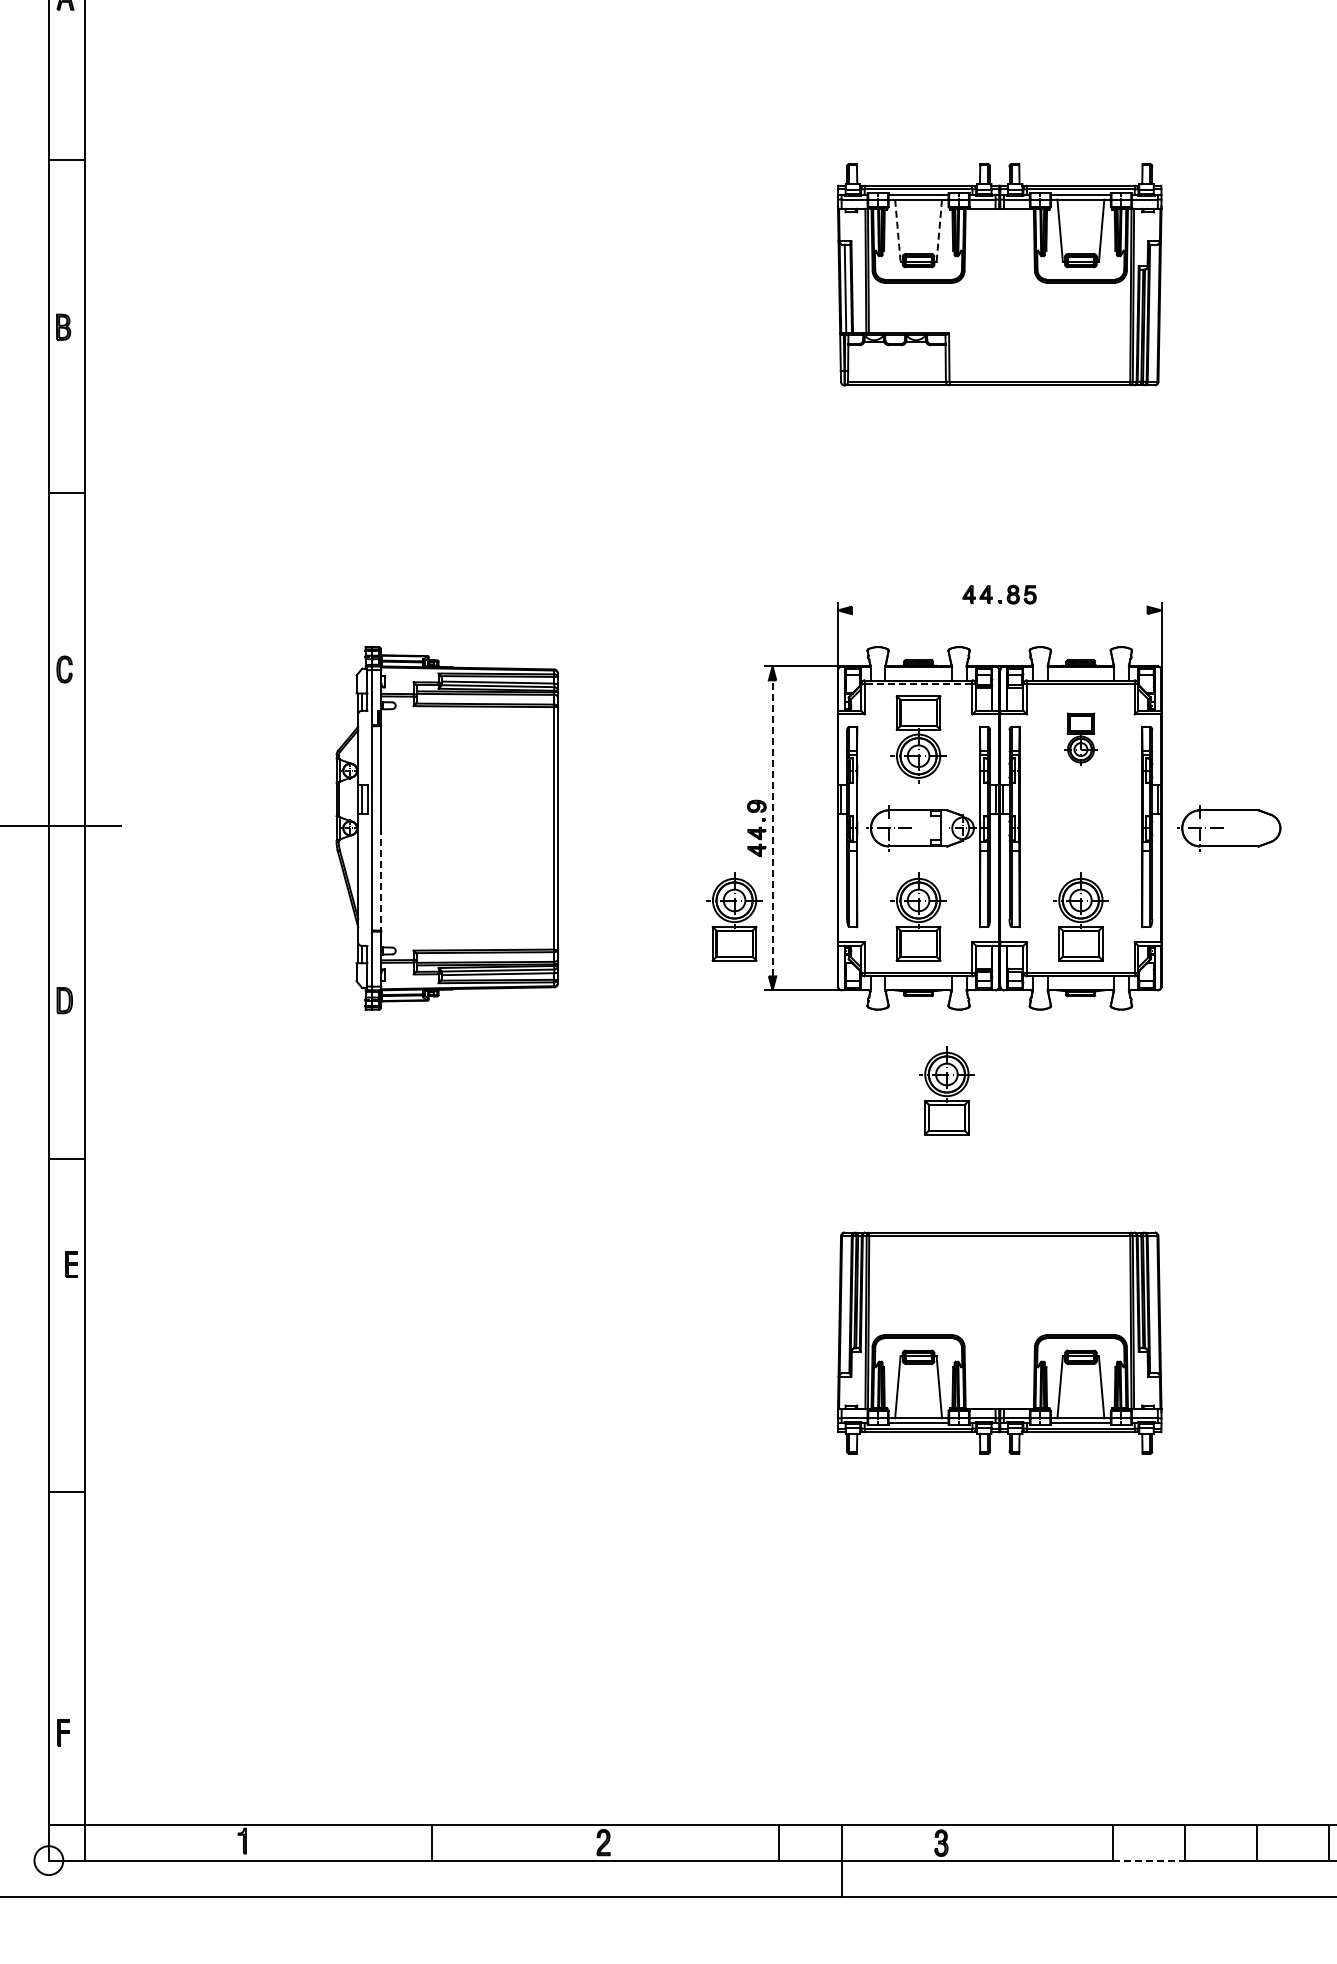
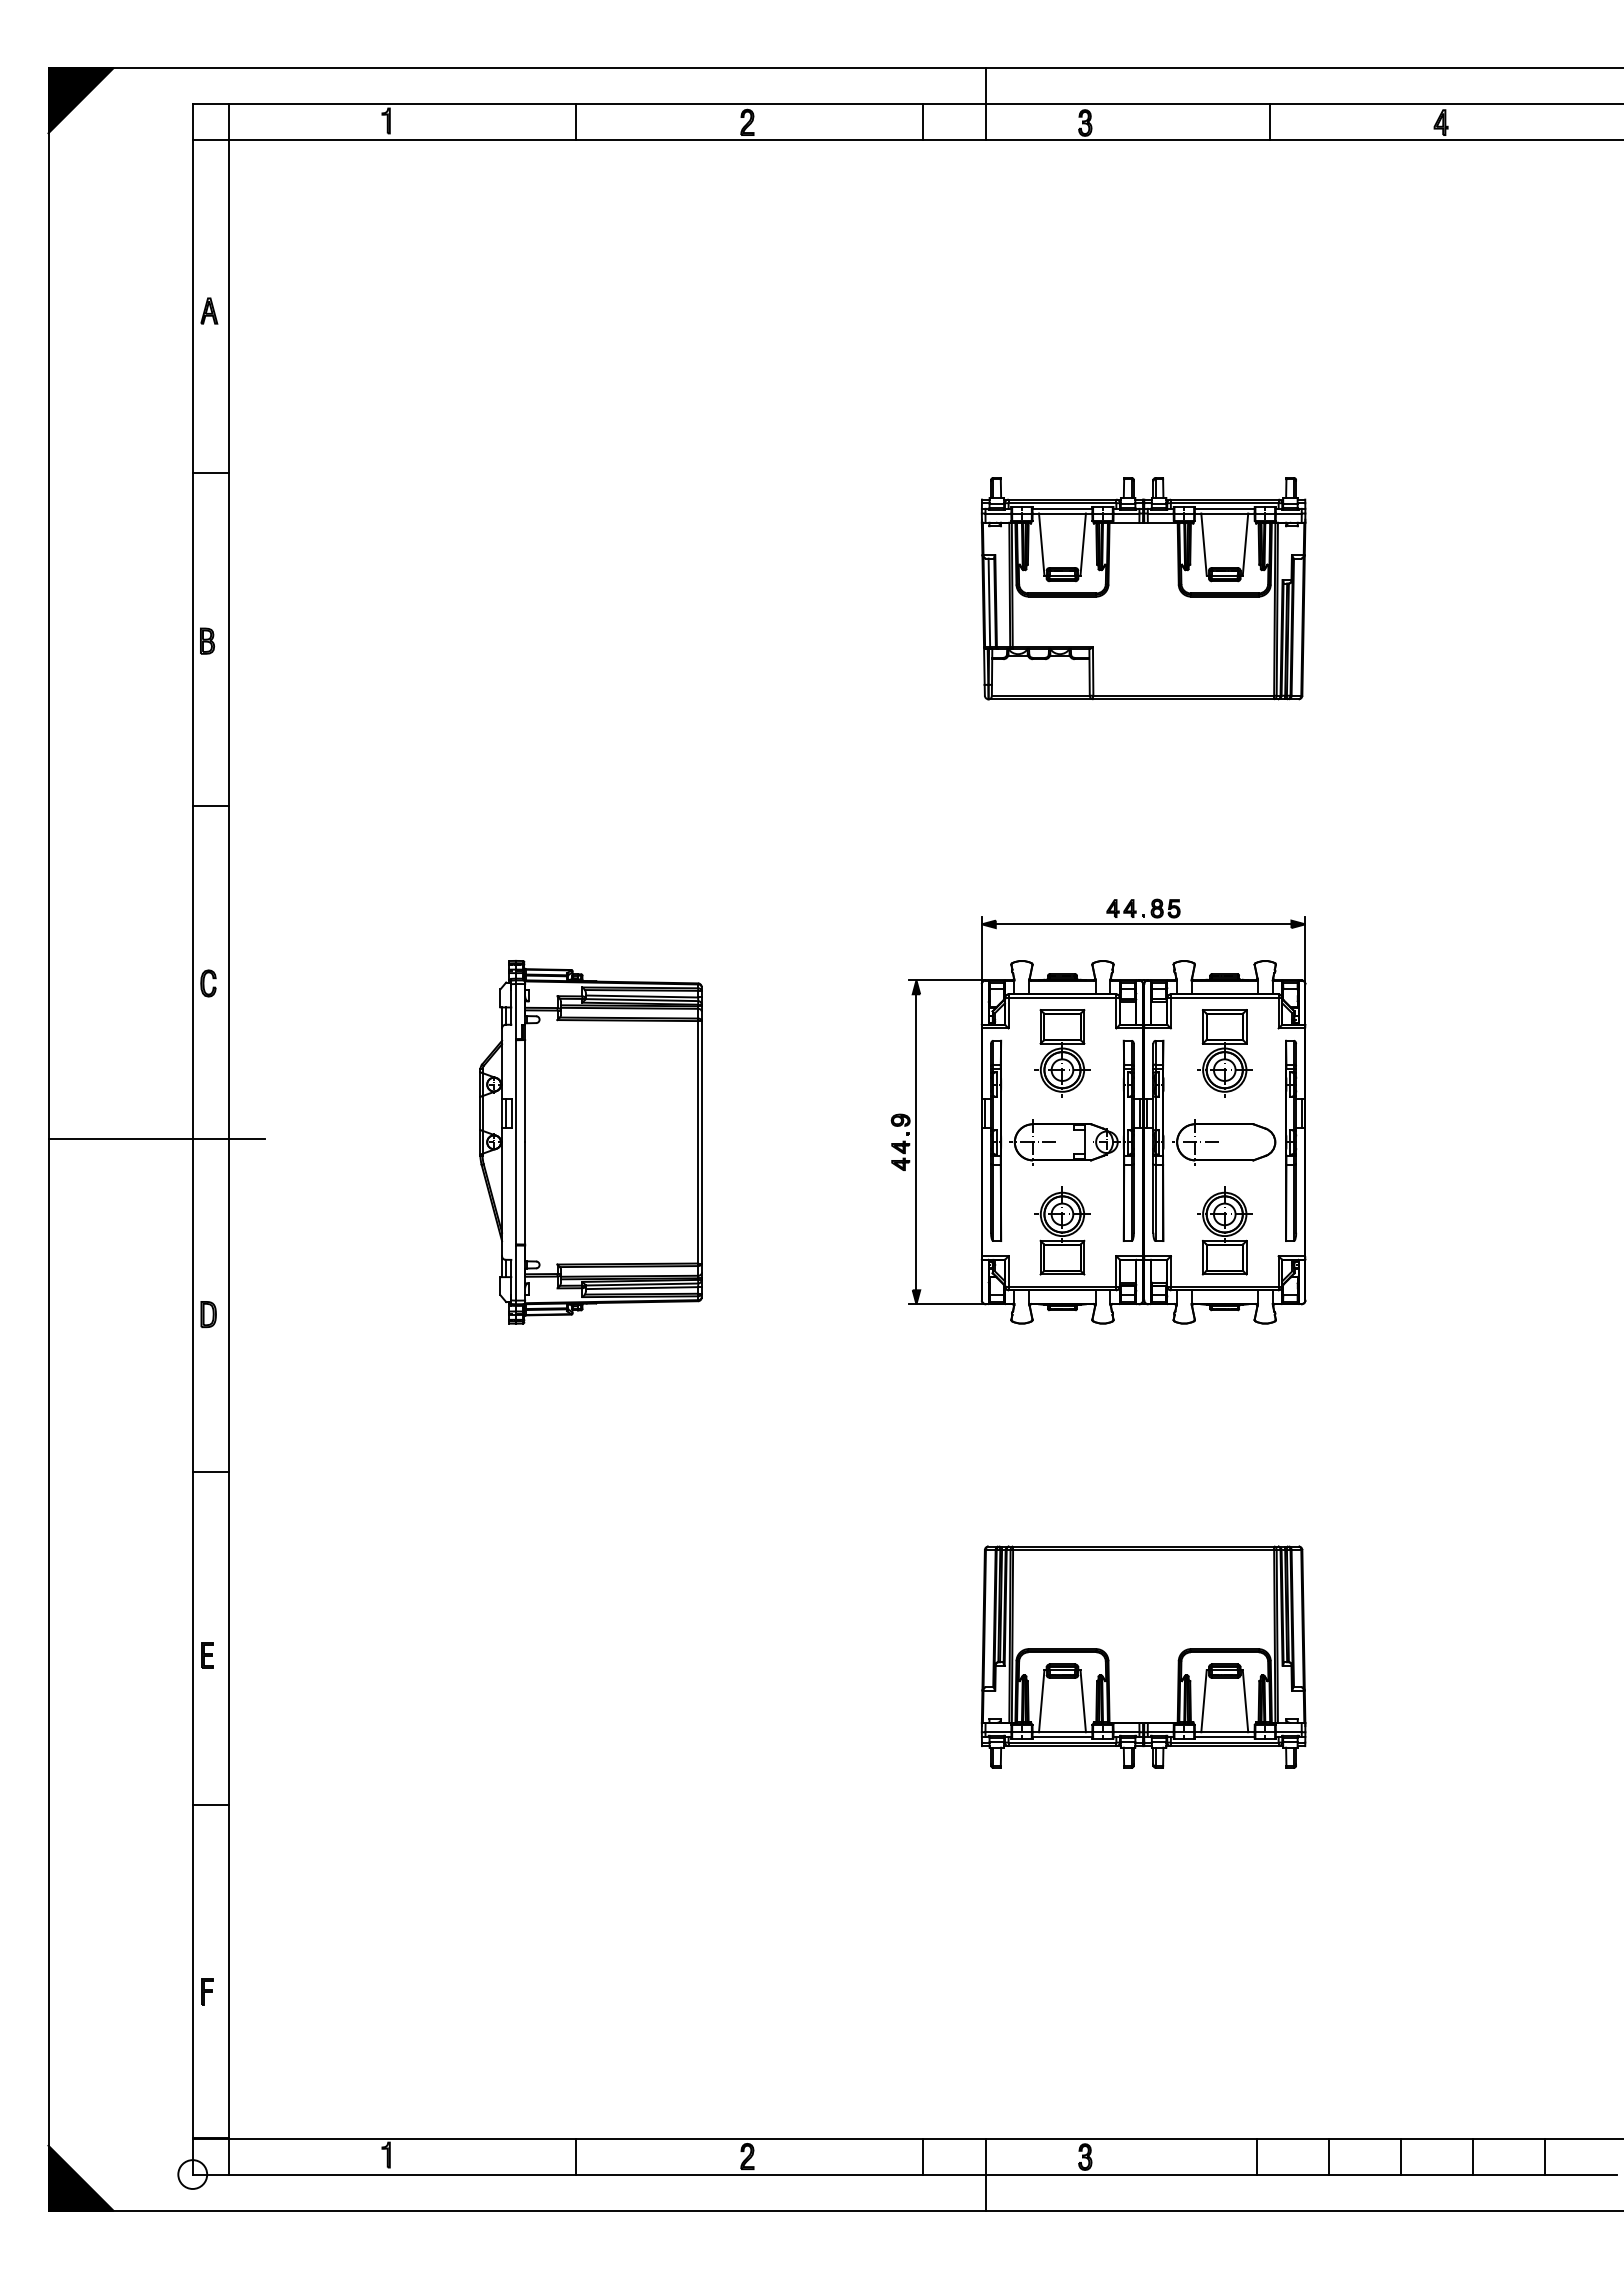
line: (897, 230) -> (1041, 544), dashed -> solid
line: (939, 230) -> (1083, 544), dashed -> solid
line: (999, 610) -> (1143, 924), added
line: (918, 684) -> (1062, 998), dashed -> solid
part: (1080, 739) -> (1224, 1053), size x1.67
line: (772, 828) -> (916, 1142), dashed -> solid
part: (1229, 828) -> (1224, 1142), moved
line: (381, 879) -> (525, 1193), dashed -> solid
part: (734, 916) -> (878, 1230), removed
part: (946, 1090) -> (1090, 1404), removed
part: (71, 1264) -> (207, 1655), moved
part: (63, 1732) -> (207, 1991), moved
line: (1149, 1860) -> (1293, 2174), dashed -> solid

